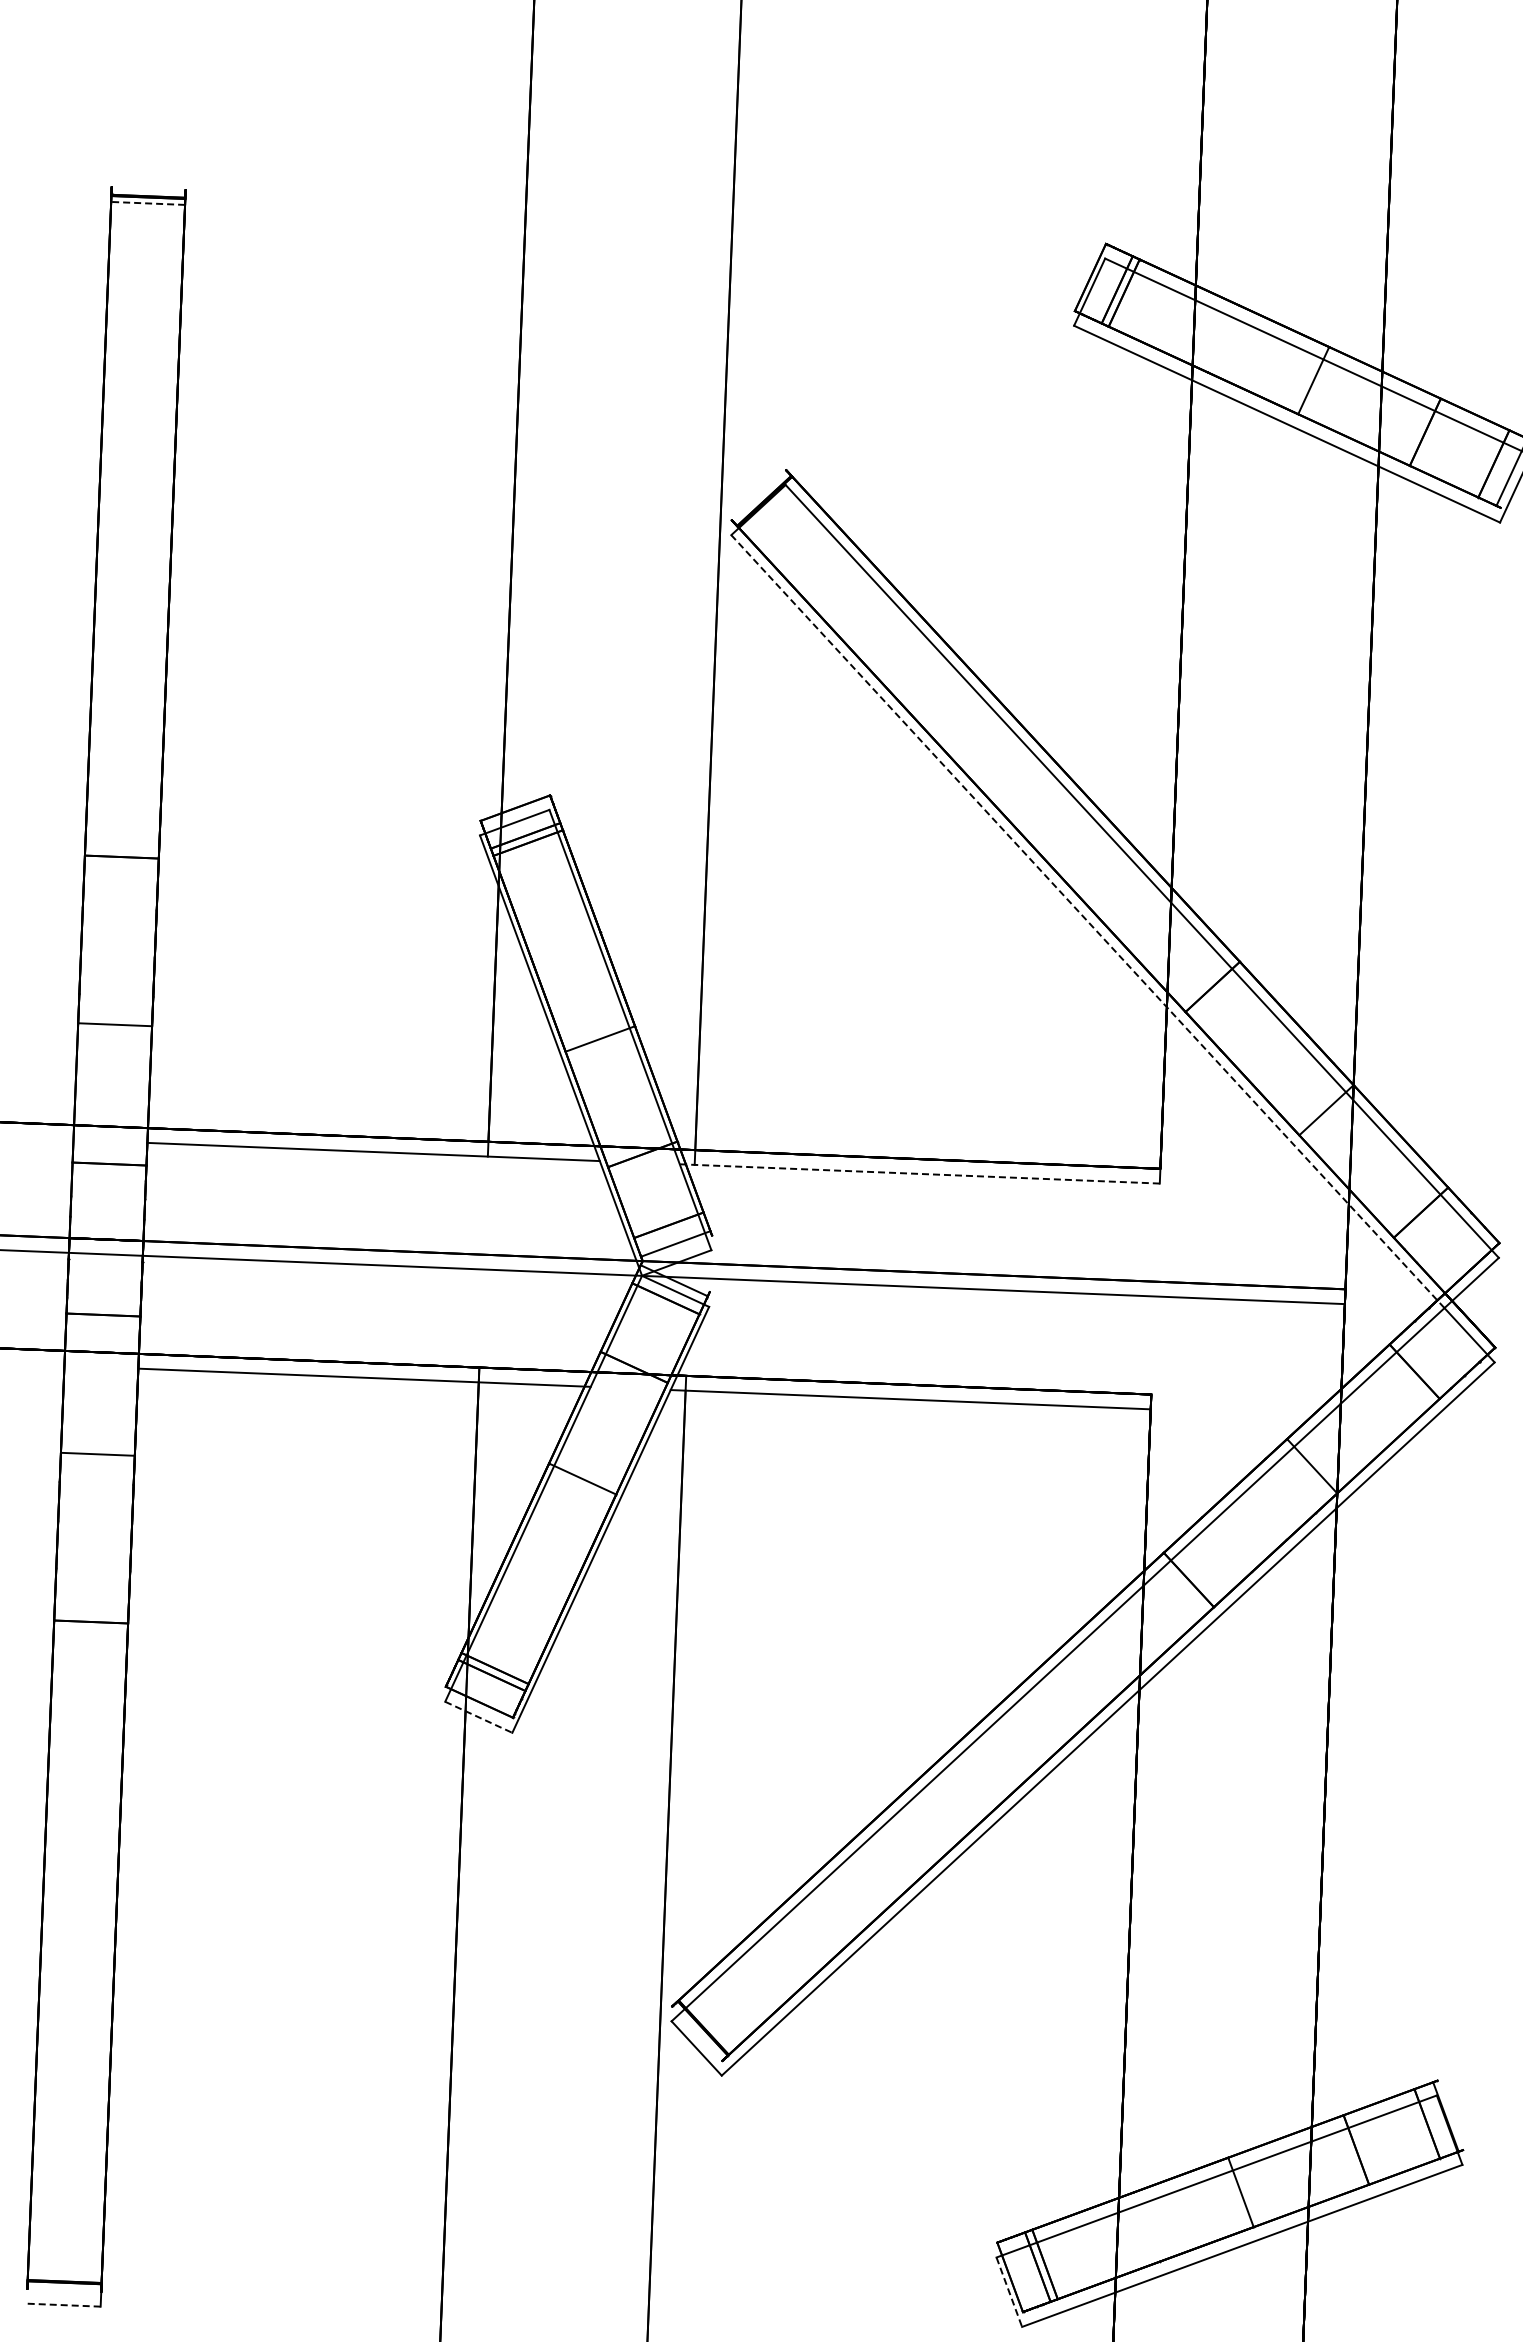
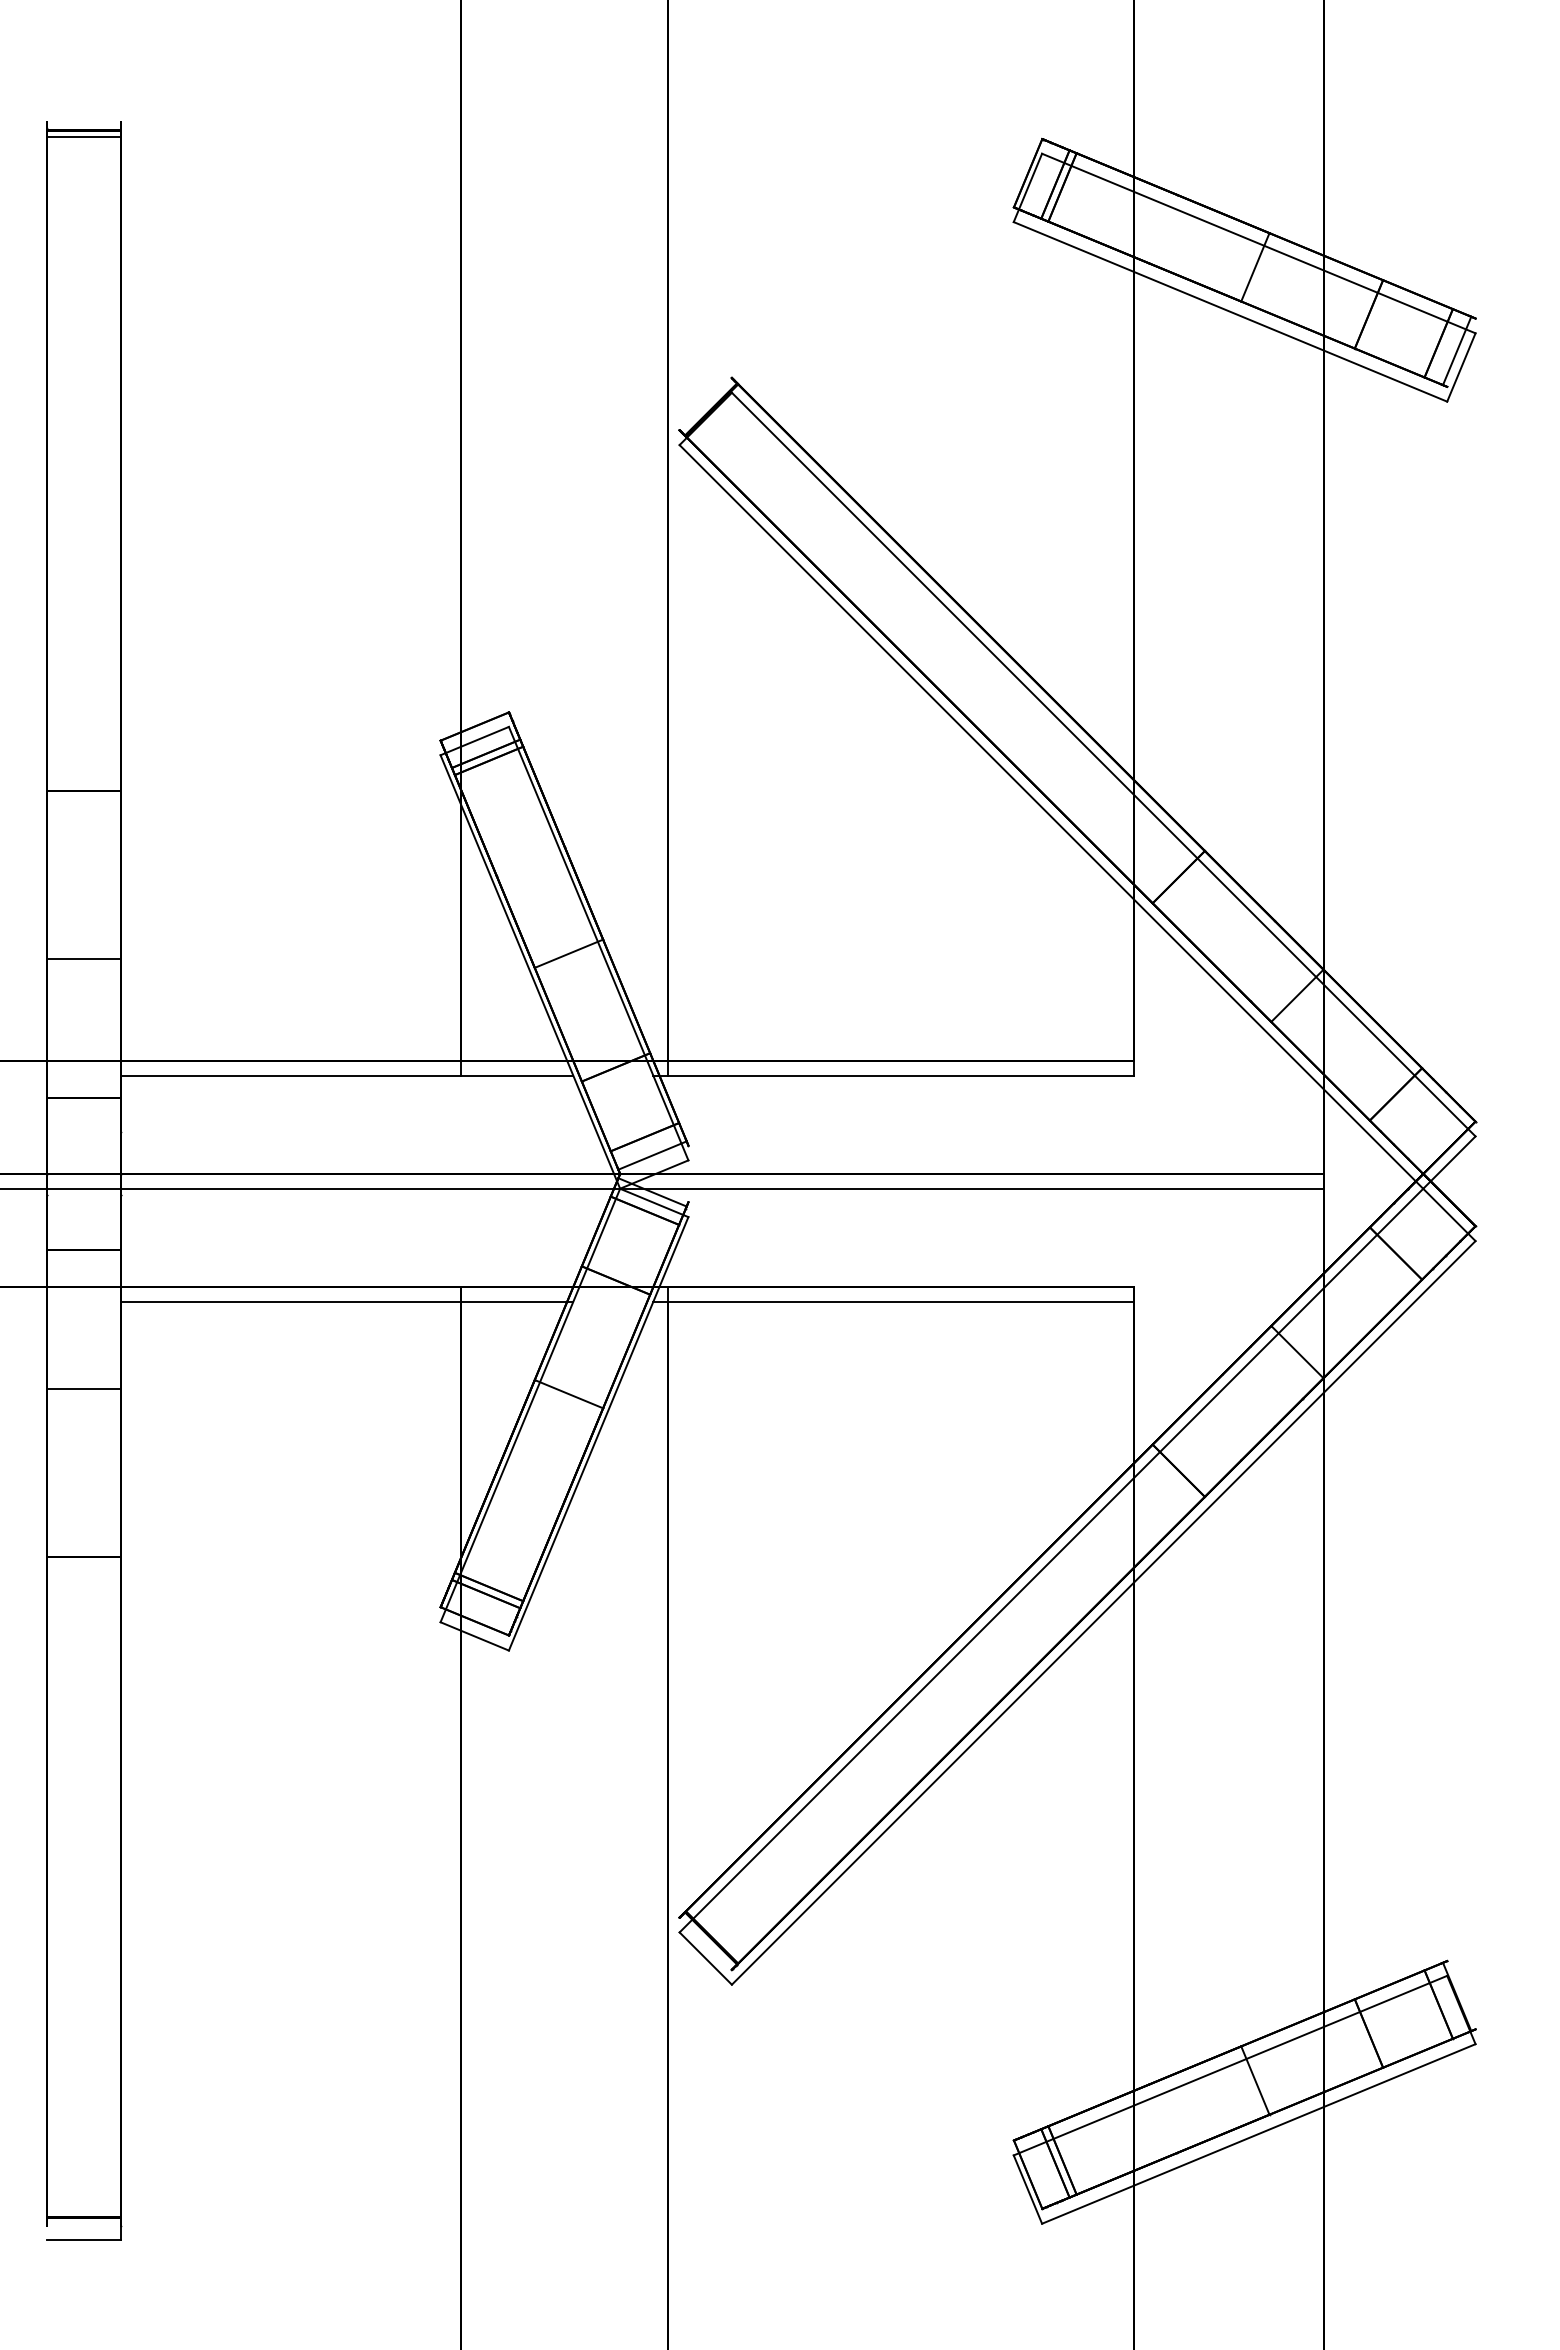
line: (148, 203) -> (83, 137), dashed -> solid
line: (1087, 921) -> (1051, 816), dashed -> solid
line: (919, 1173) -> (893, 1075), dashed -> solid
line: (478, 1717) -> (474, 1636), dashed -> solid
line: (1008, 2292) -> (1027, 2189), dashed -> solid
line: (63, 2305) -> (83, 2240), dashed -> solid

